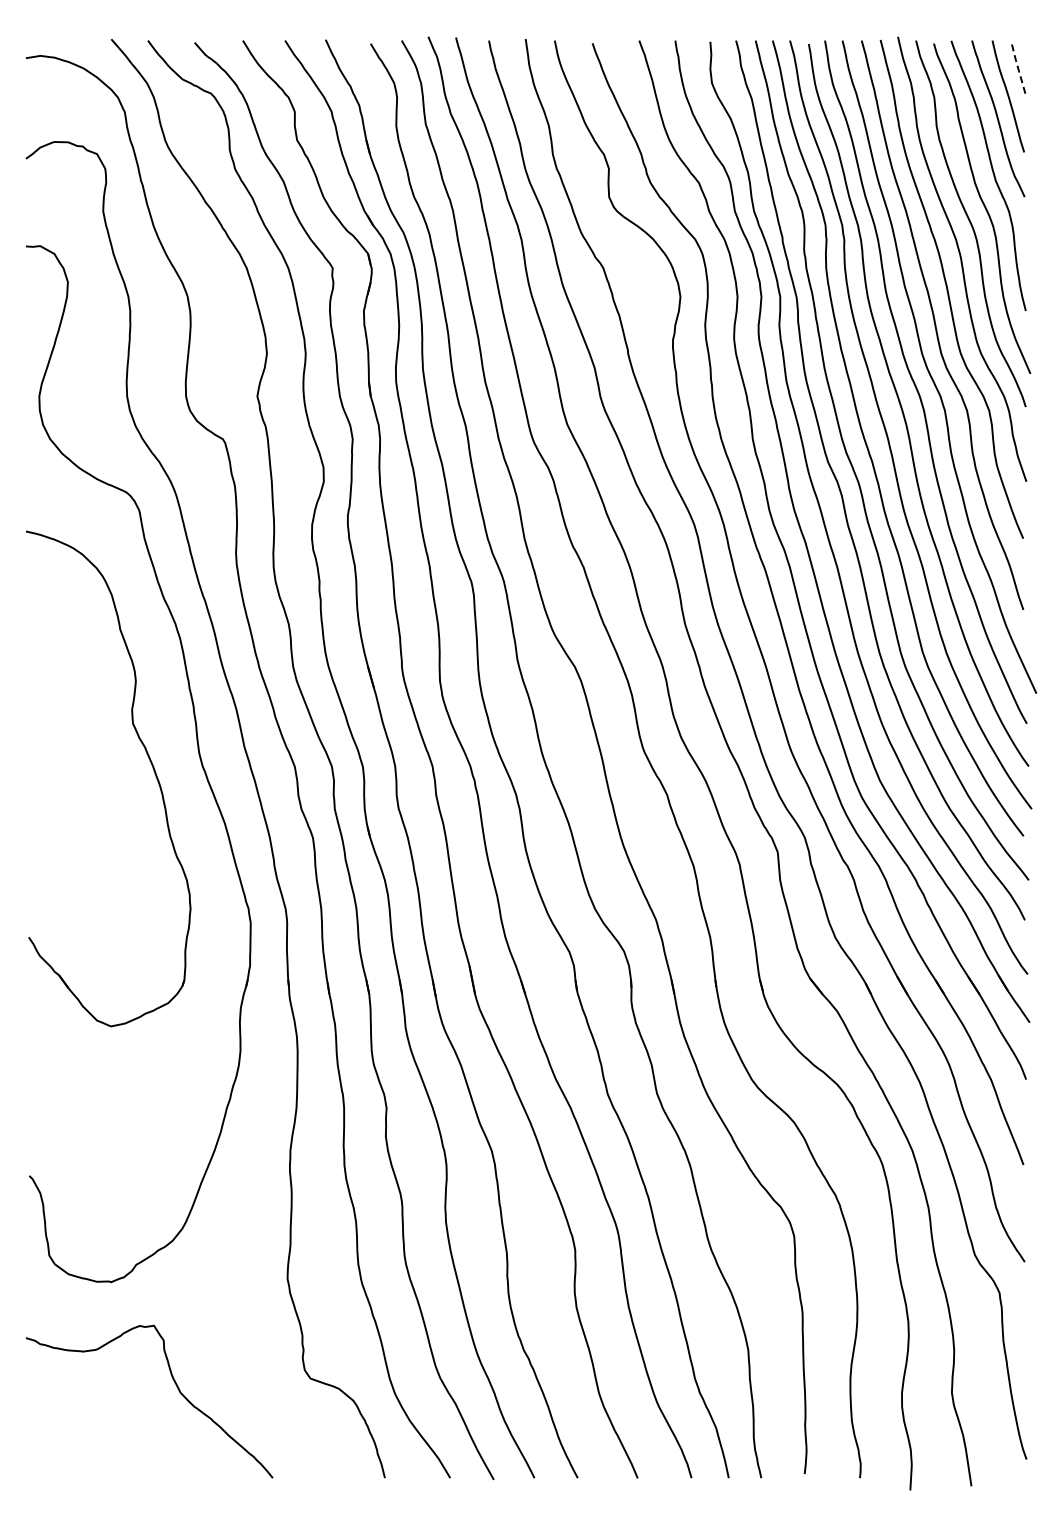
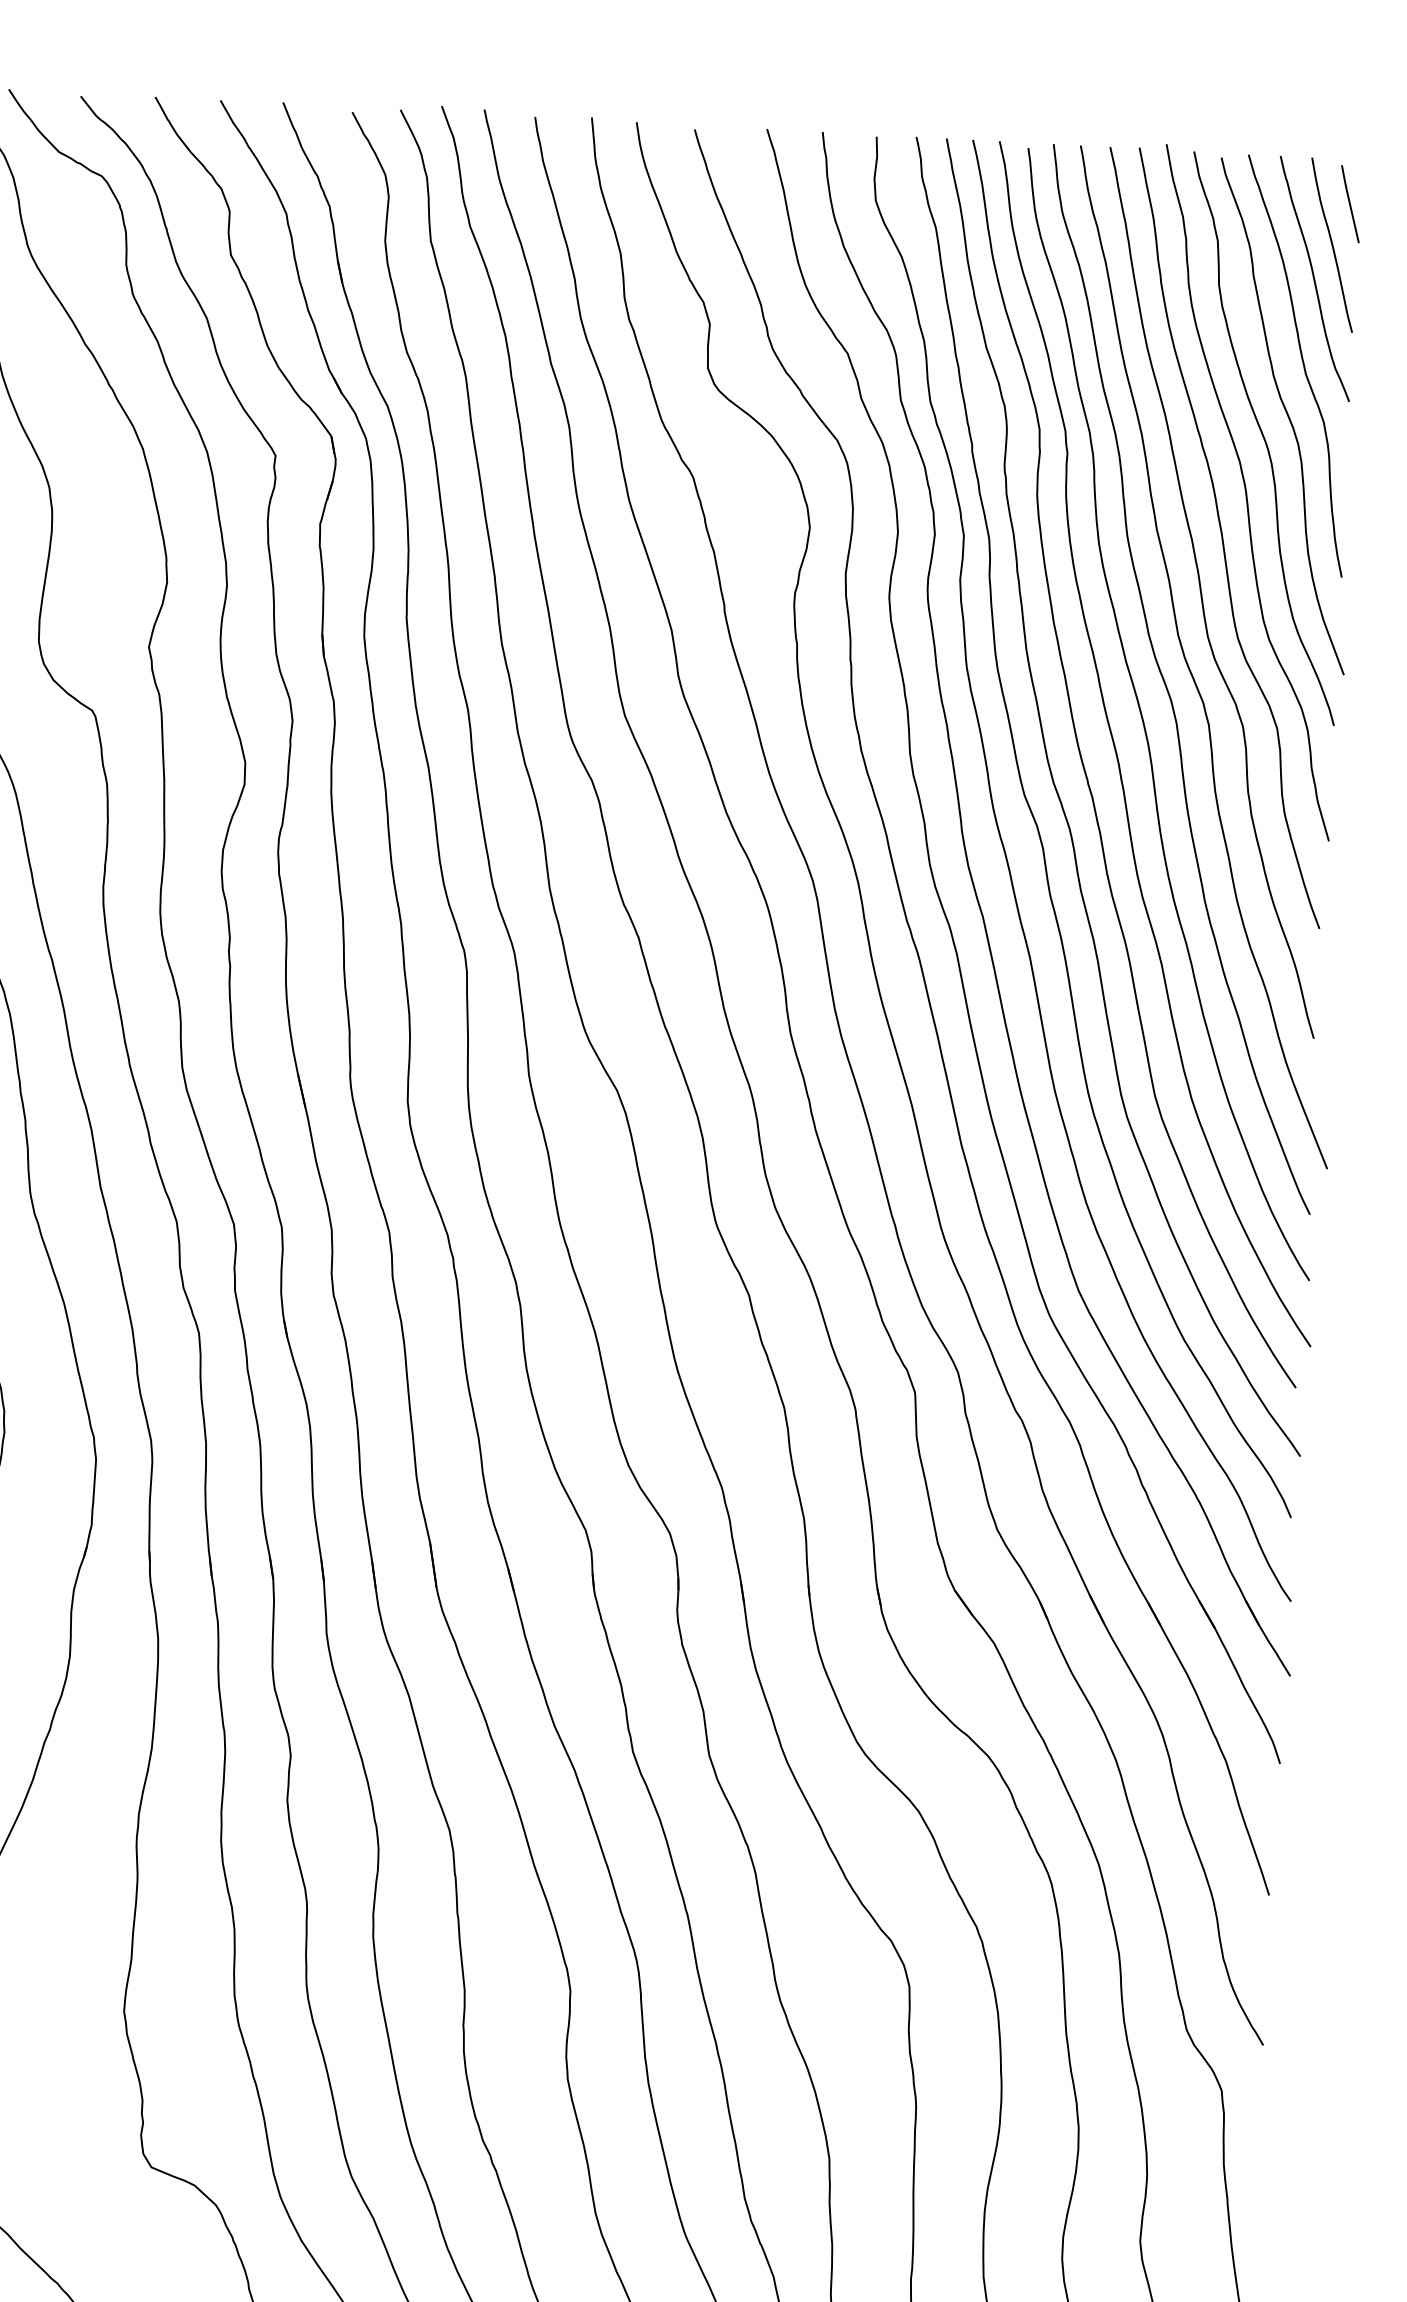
line: (1018, 68) -> (1350, 202), dashed -> solid

